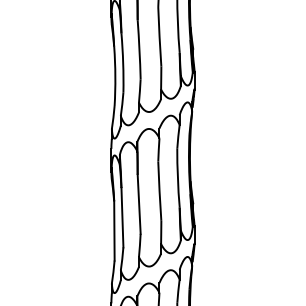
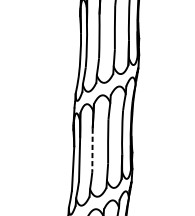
line: (139, 204) -> (92, 150), solid -> dashed

